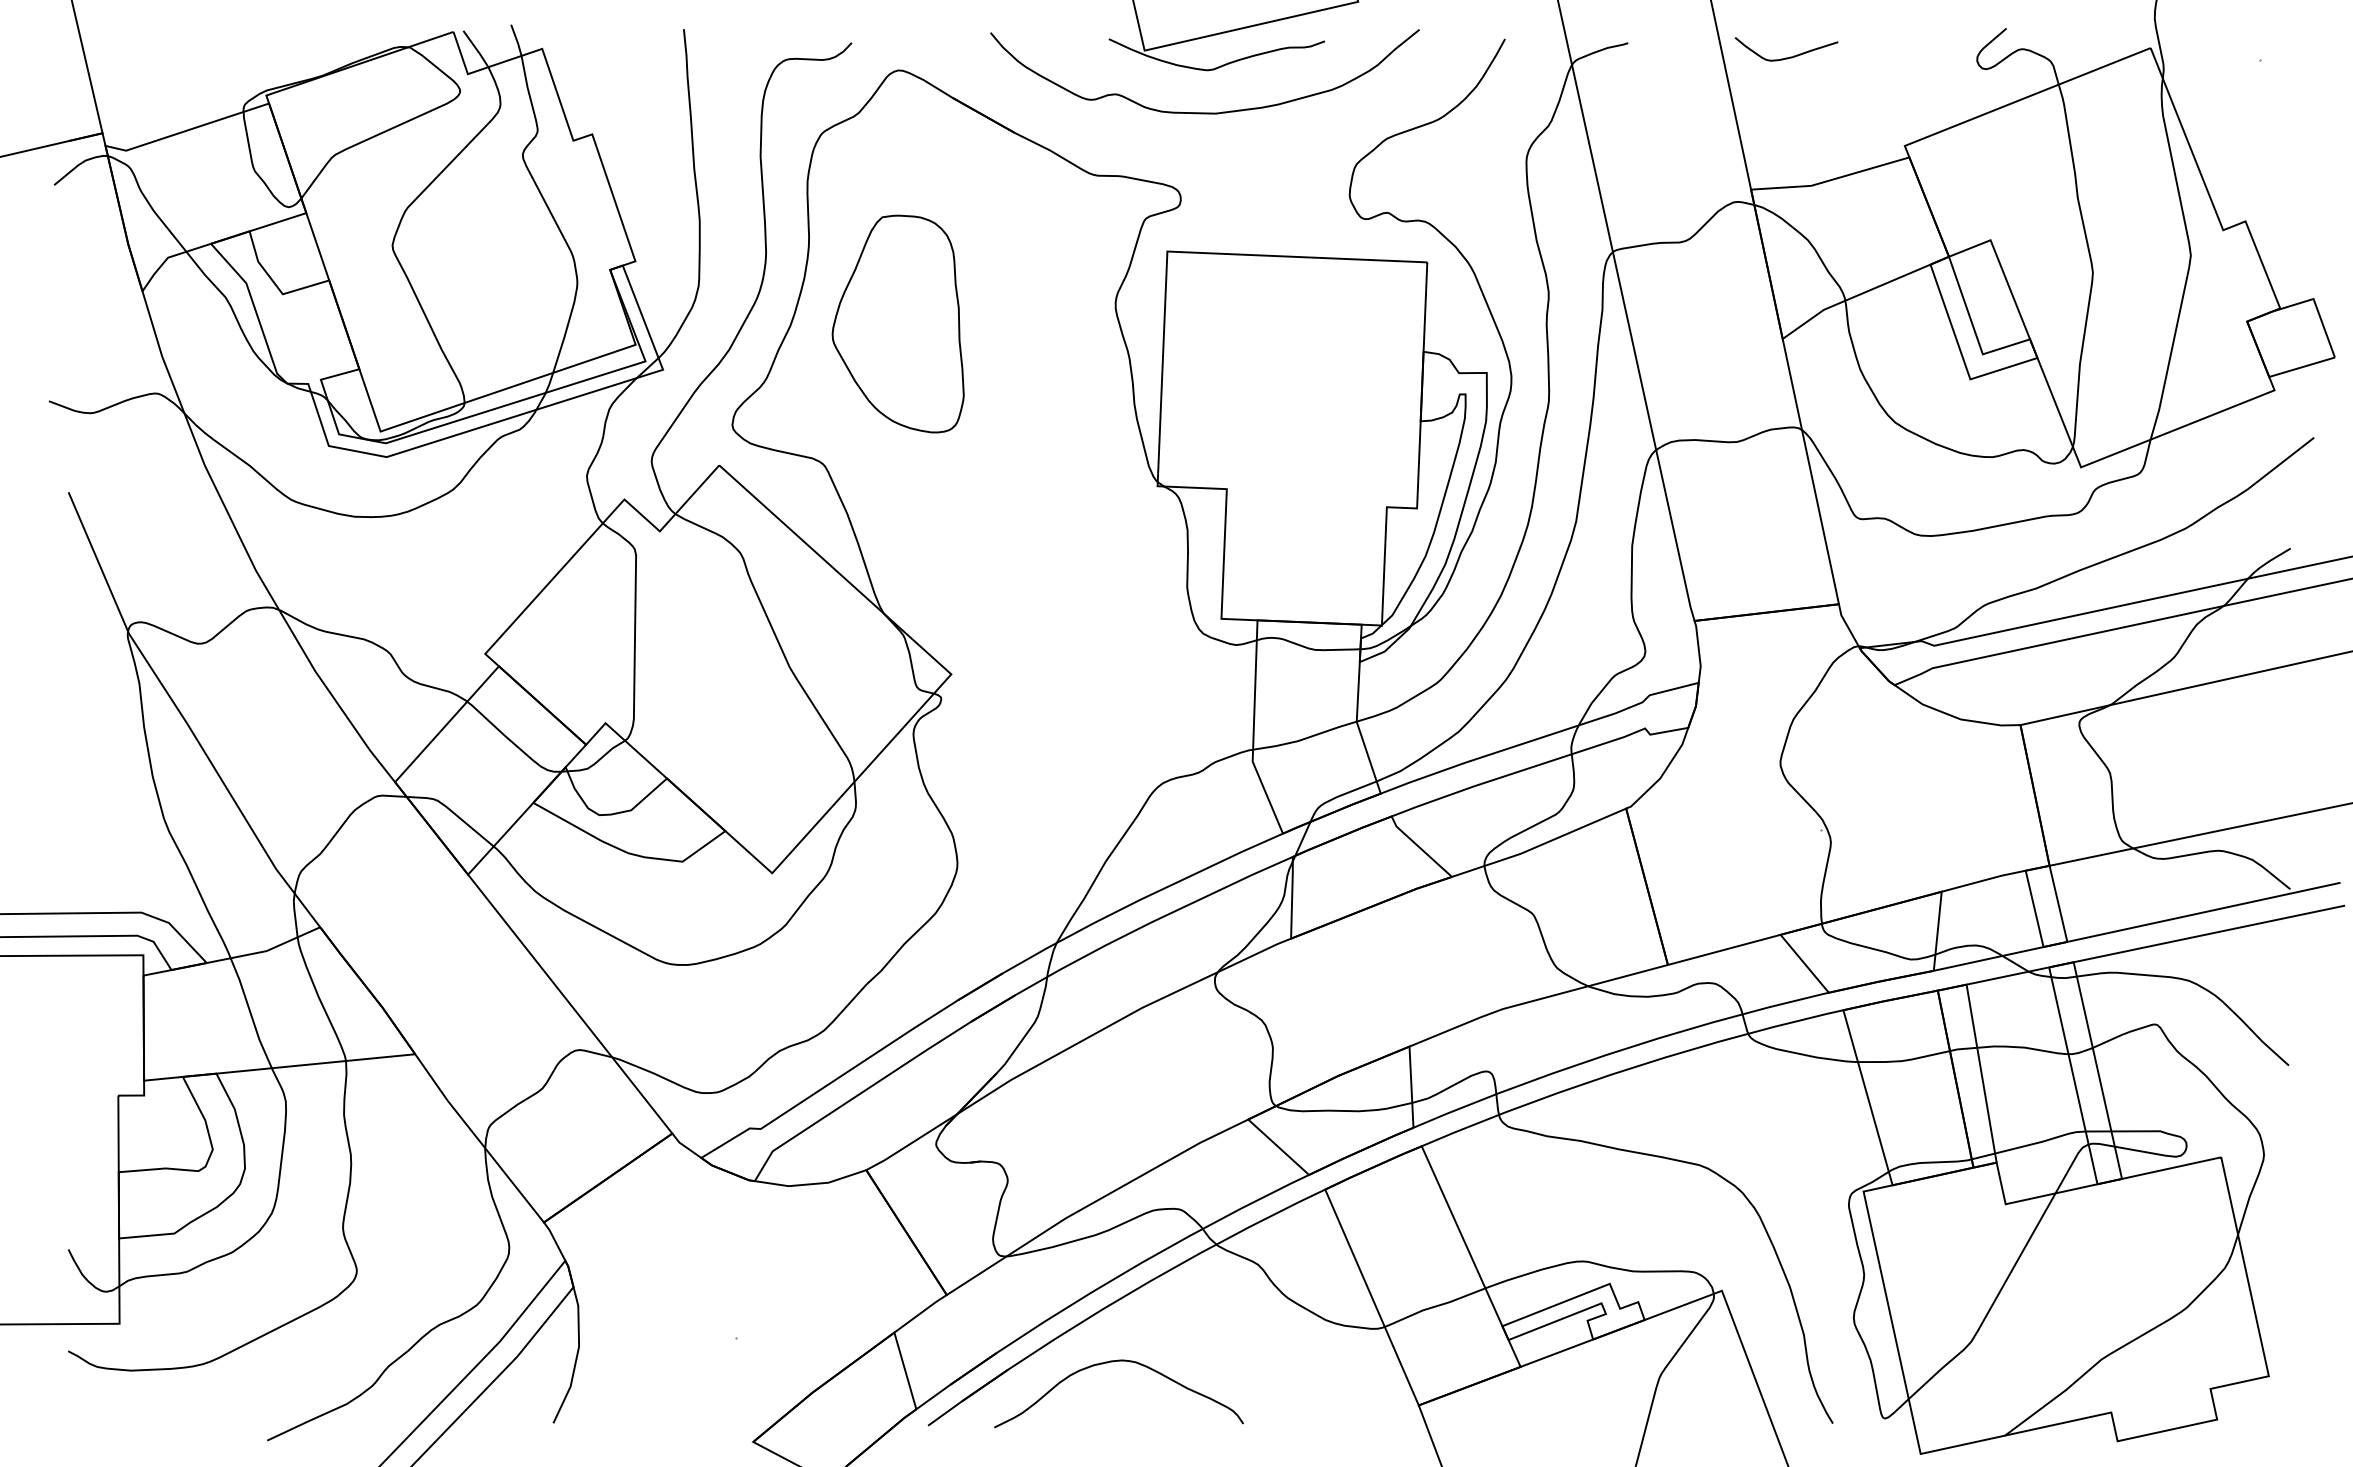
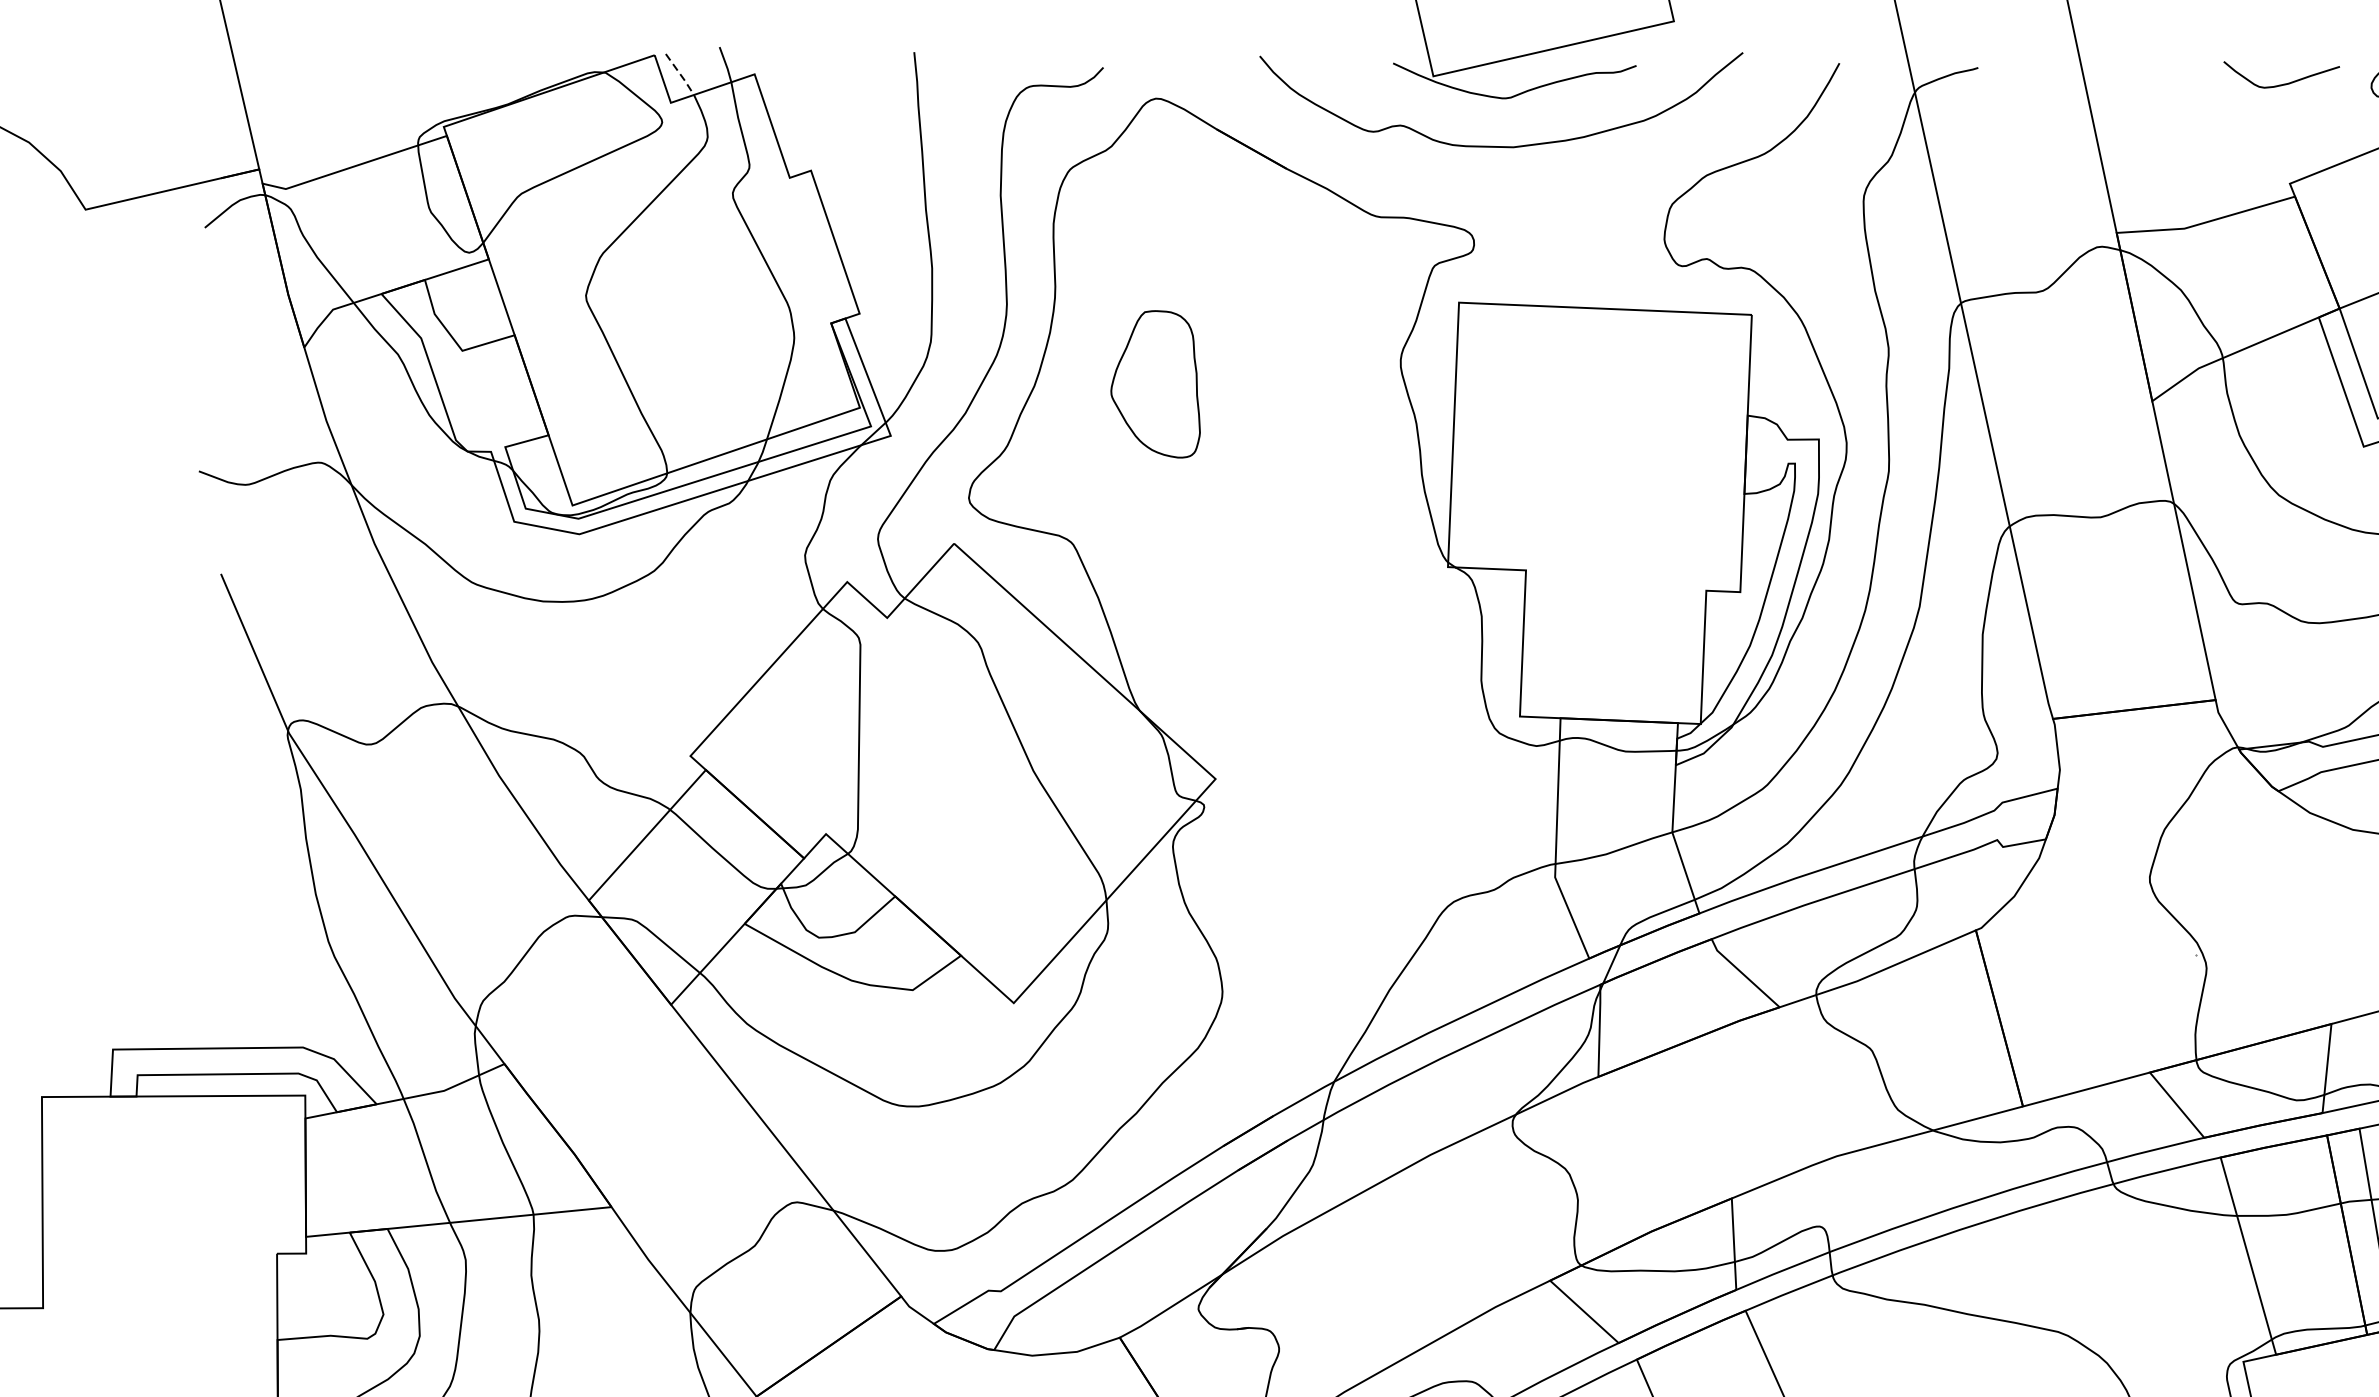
line: (476, 49) -> (680, 75), solid -> dashed
curve: (1786, 57) -> (2281, 84), moved
part: (897, 323) -> (1154, 383), size x0.6

